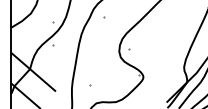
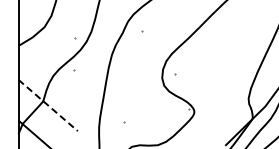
line: (33, 72) -> (48, 105), solid -> dashed

